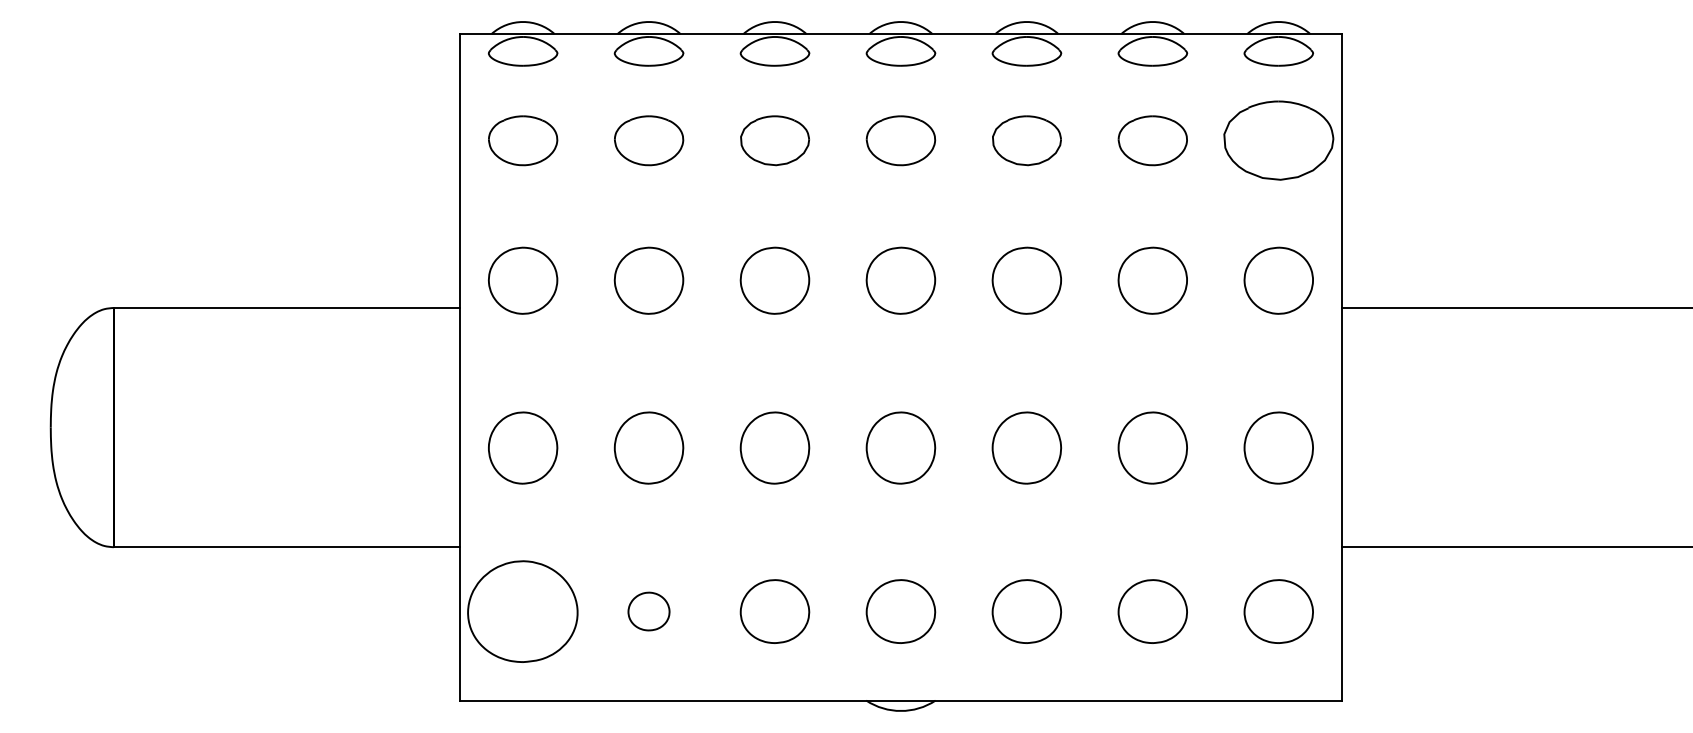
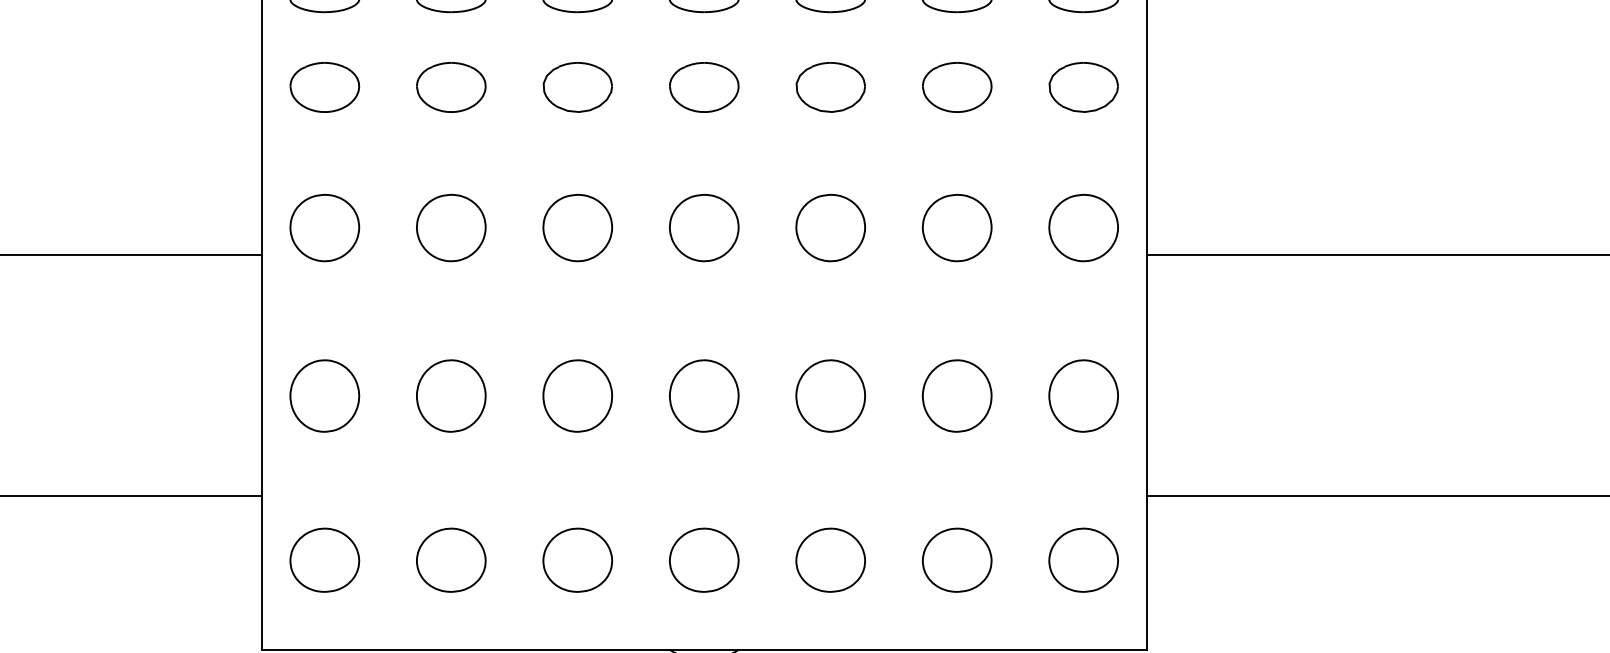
part: (1278, 140) -> (1083, 87), size x0.62
part: (523, 611) -> (325, 560), size x0.62
part: (648, 611) -> (450, 560), size x1.67

